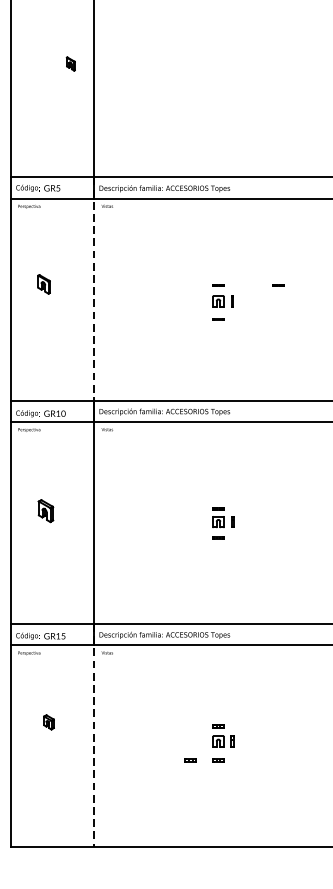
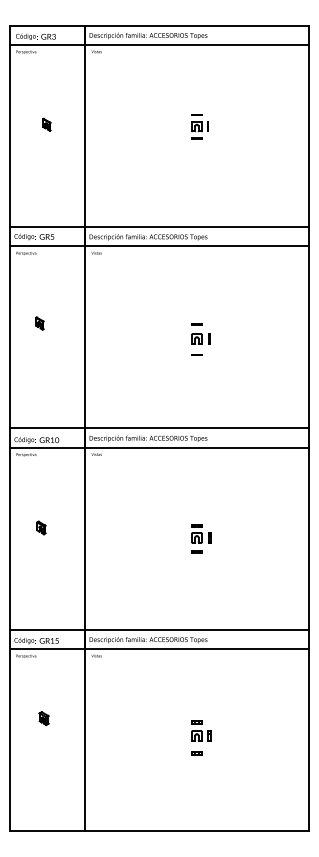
part: (70, 63) -> (46, 124), moved
part: (221, 65) -> (199, 126), added
part: (43, 284) -> (39, 323), size x0.71
line: (277, 285) -> (250, 324), removed
line: (93, 288) -> (84, 327), dashed -> solid
part: (46, 510) -> (41, 527), size x0.62
line: (93, 735) -> (84, 730), dashed -> solid
part: (190, 761) -> (171, 753), removed

